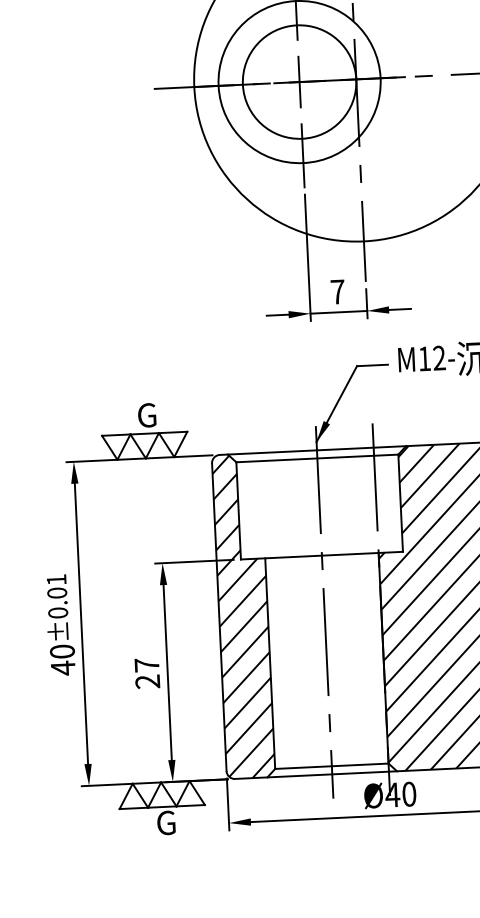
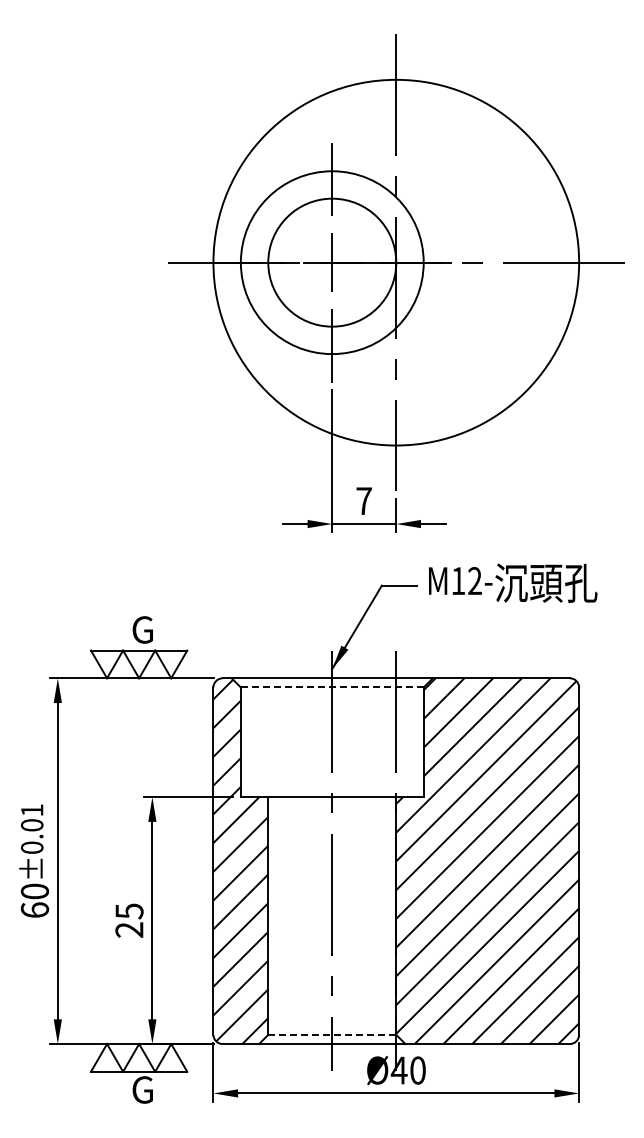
line: (316, 458) -> (331, 687), solid -> dashed
text: (147, 665) -> (129, 911), 27 -> 25
text: (62, 668) -> (34, 910), 40 -> 60
line: (332, 765) -> (332, 1034), solid -> dashed

